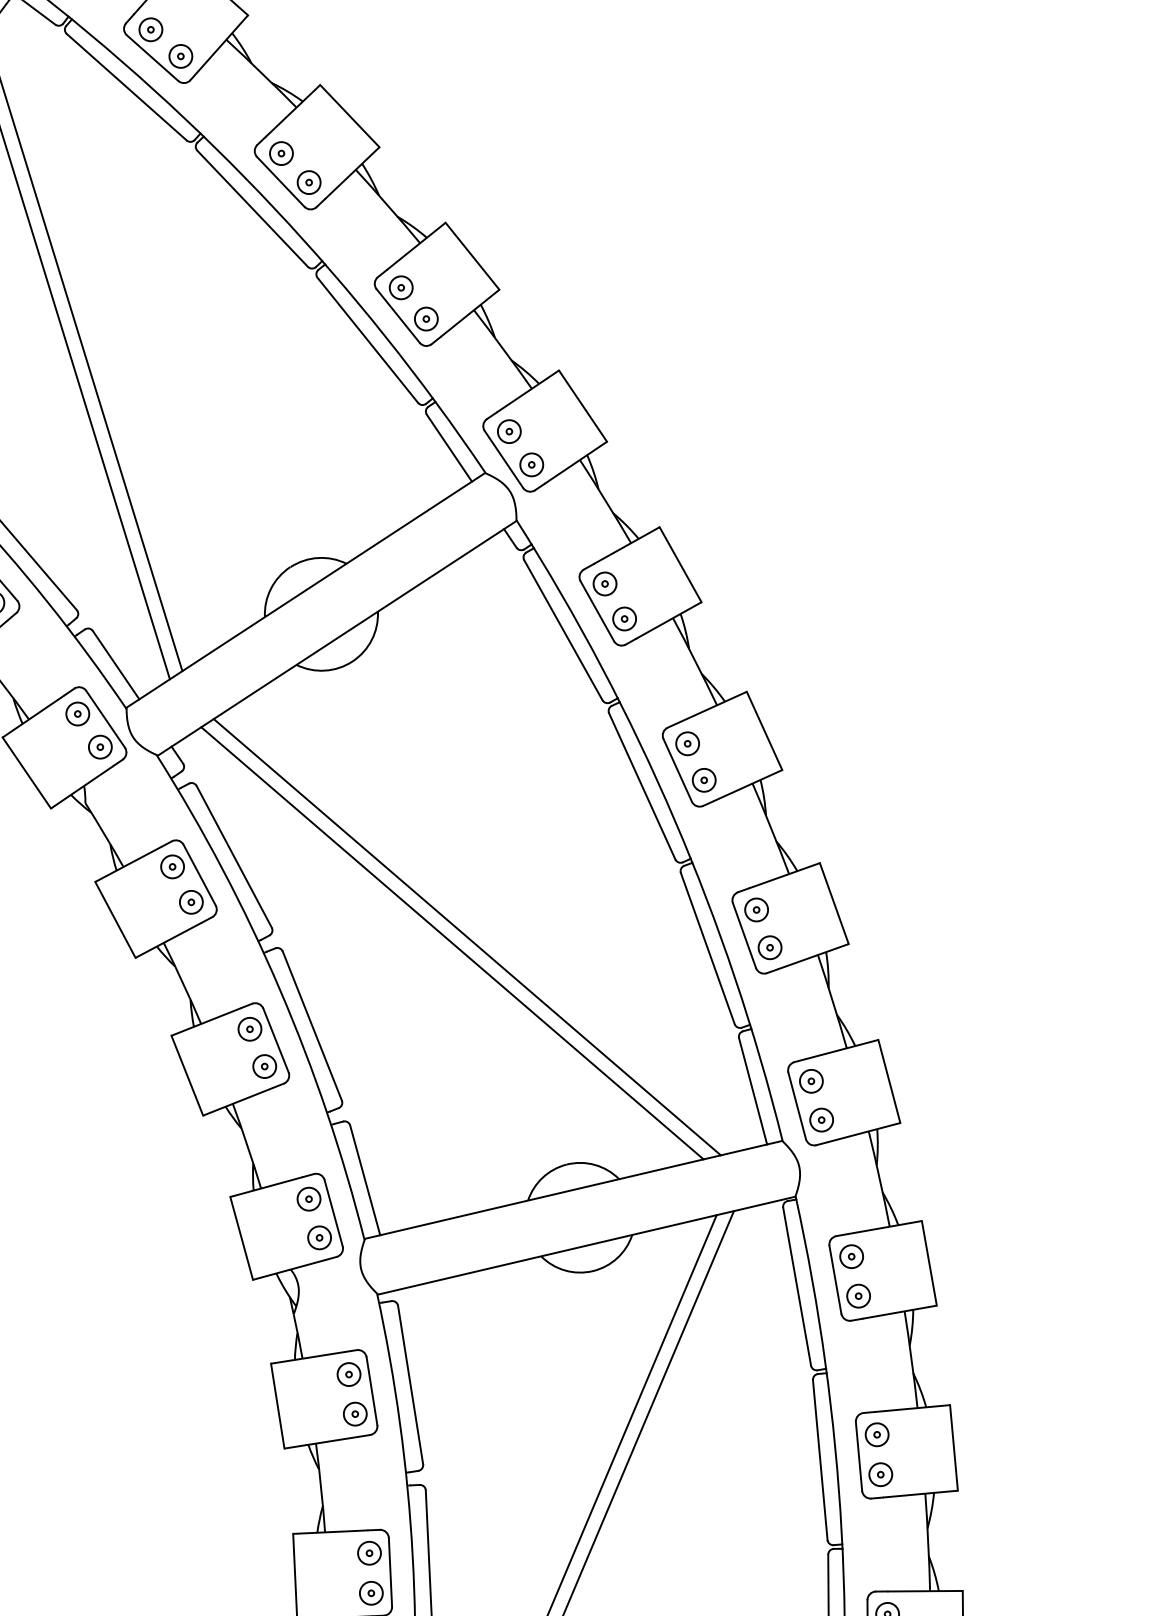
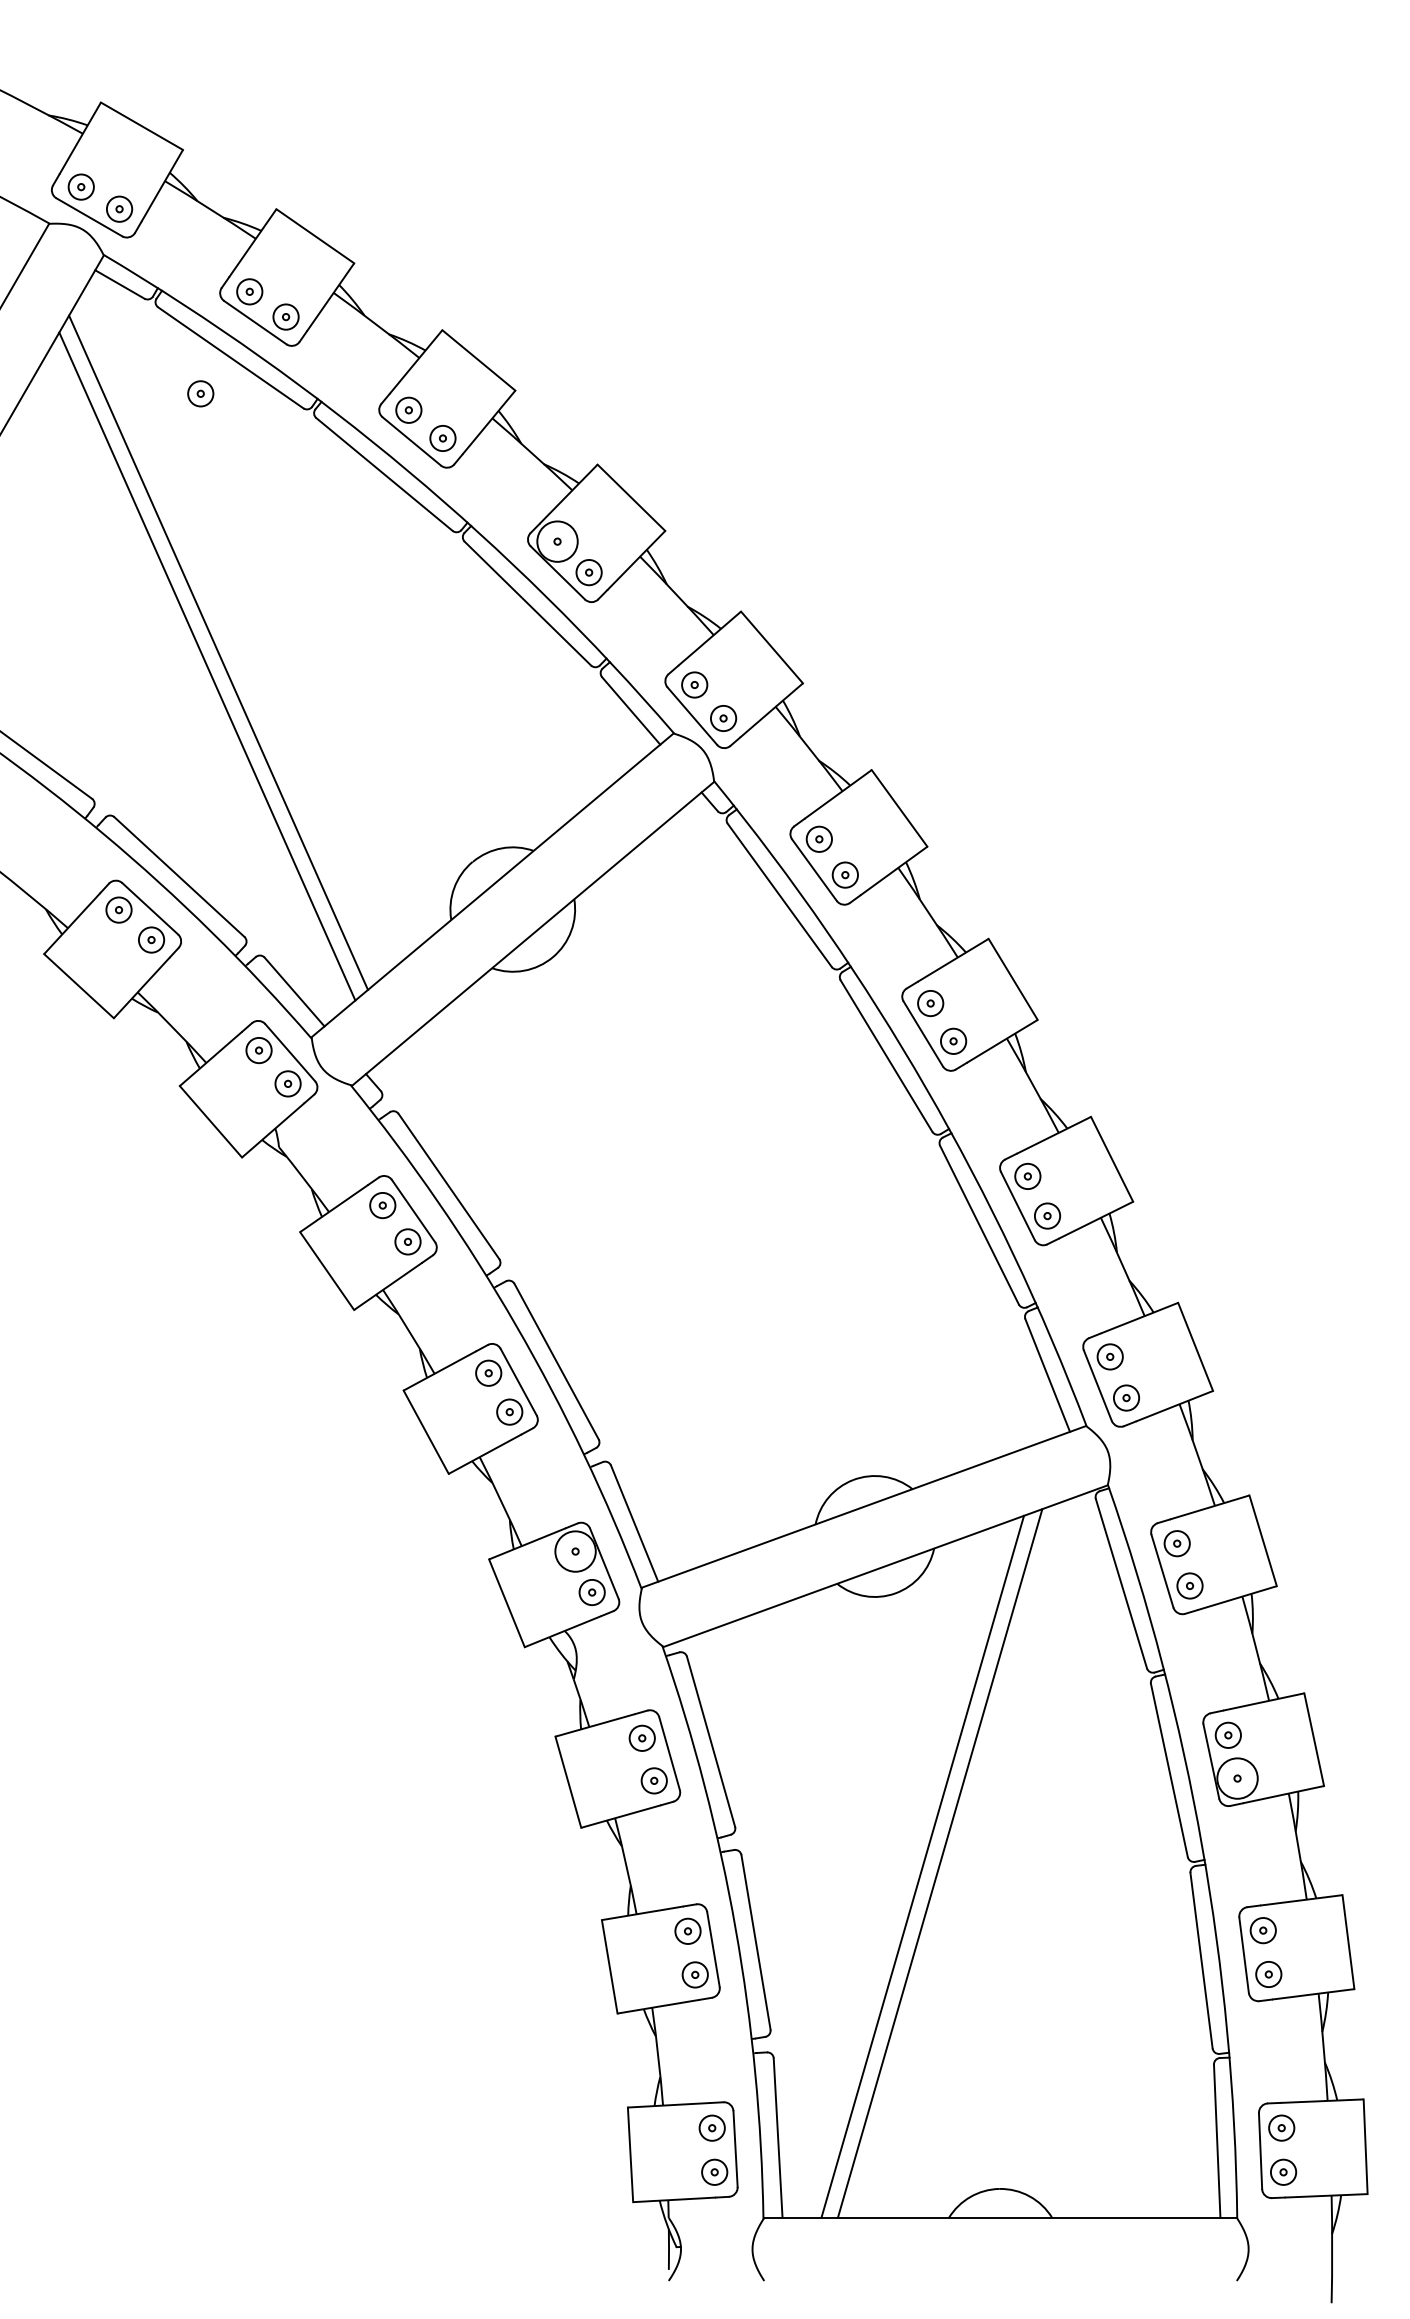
part: (95, 116) -> (200, 393), added
circle: (401, 287) -> (557, 541), size x1.6
line: (467, 936) -> (714, 1243), removed
line: (452, 943) -> (699, 1252), removed
circle: (308, 1199) -> (575, 1551), size x1.6
circle: (880, 1474) -> (1237, 1778), size x1.6

